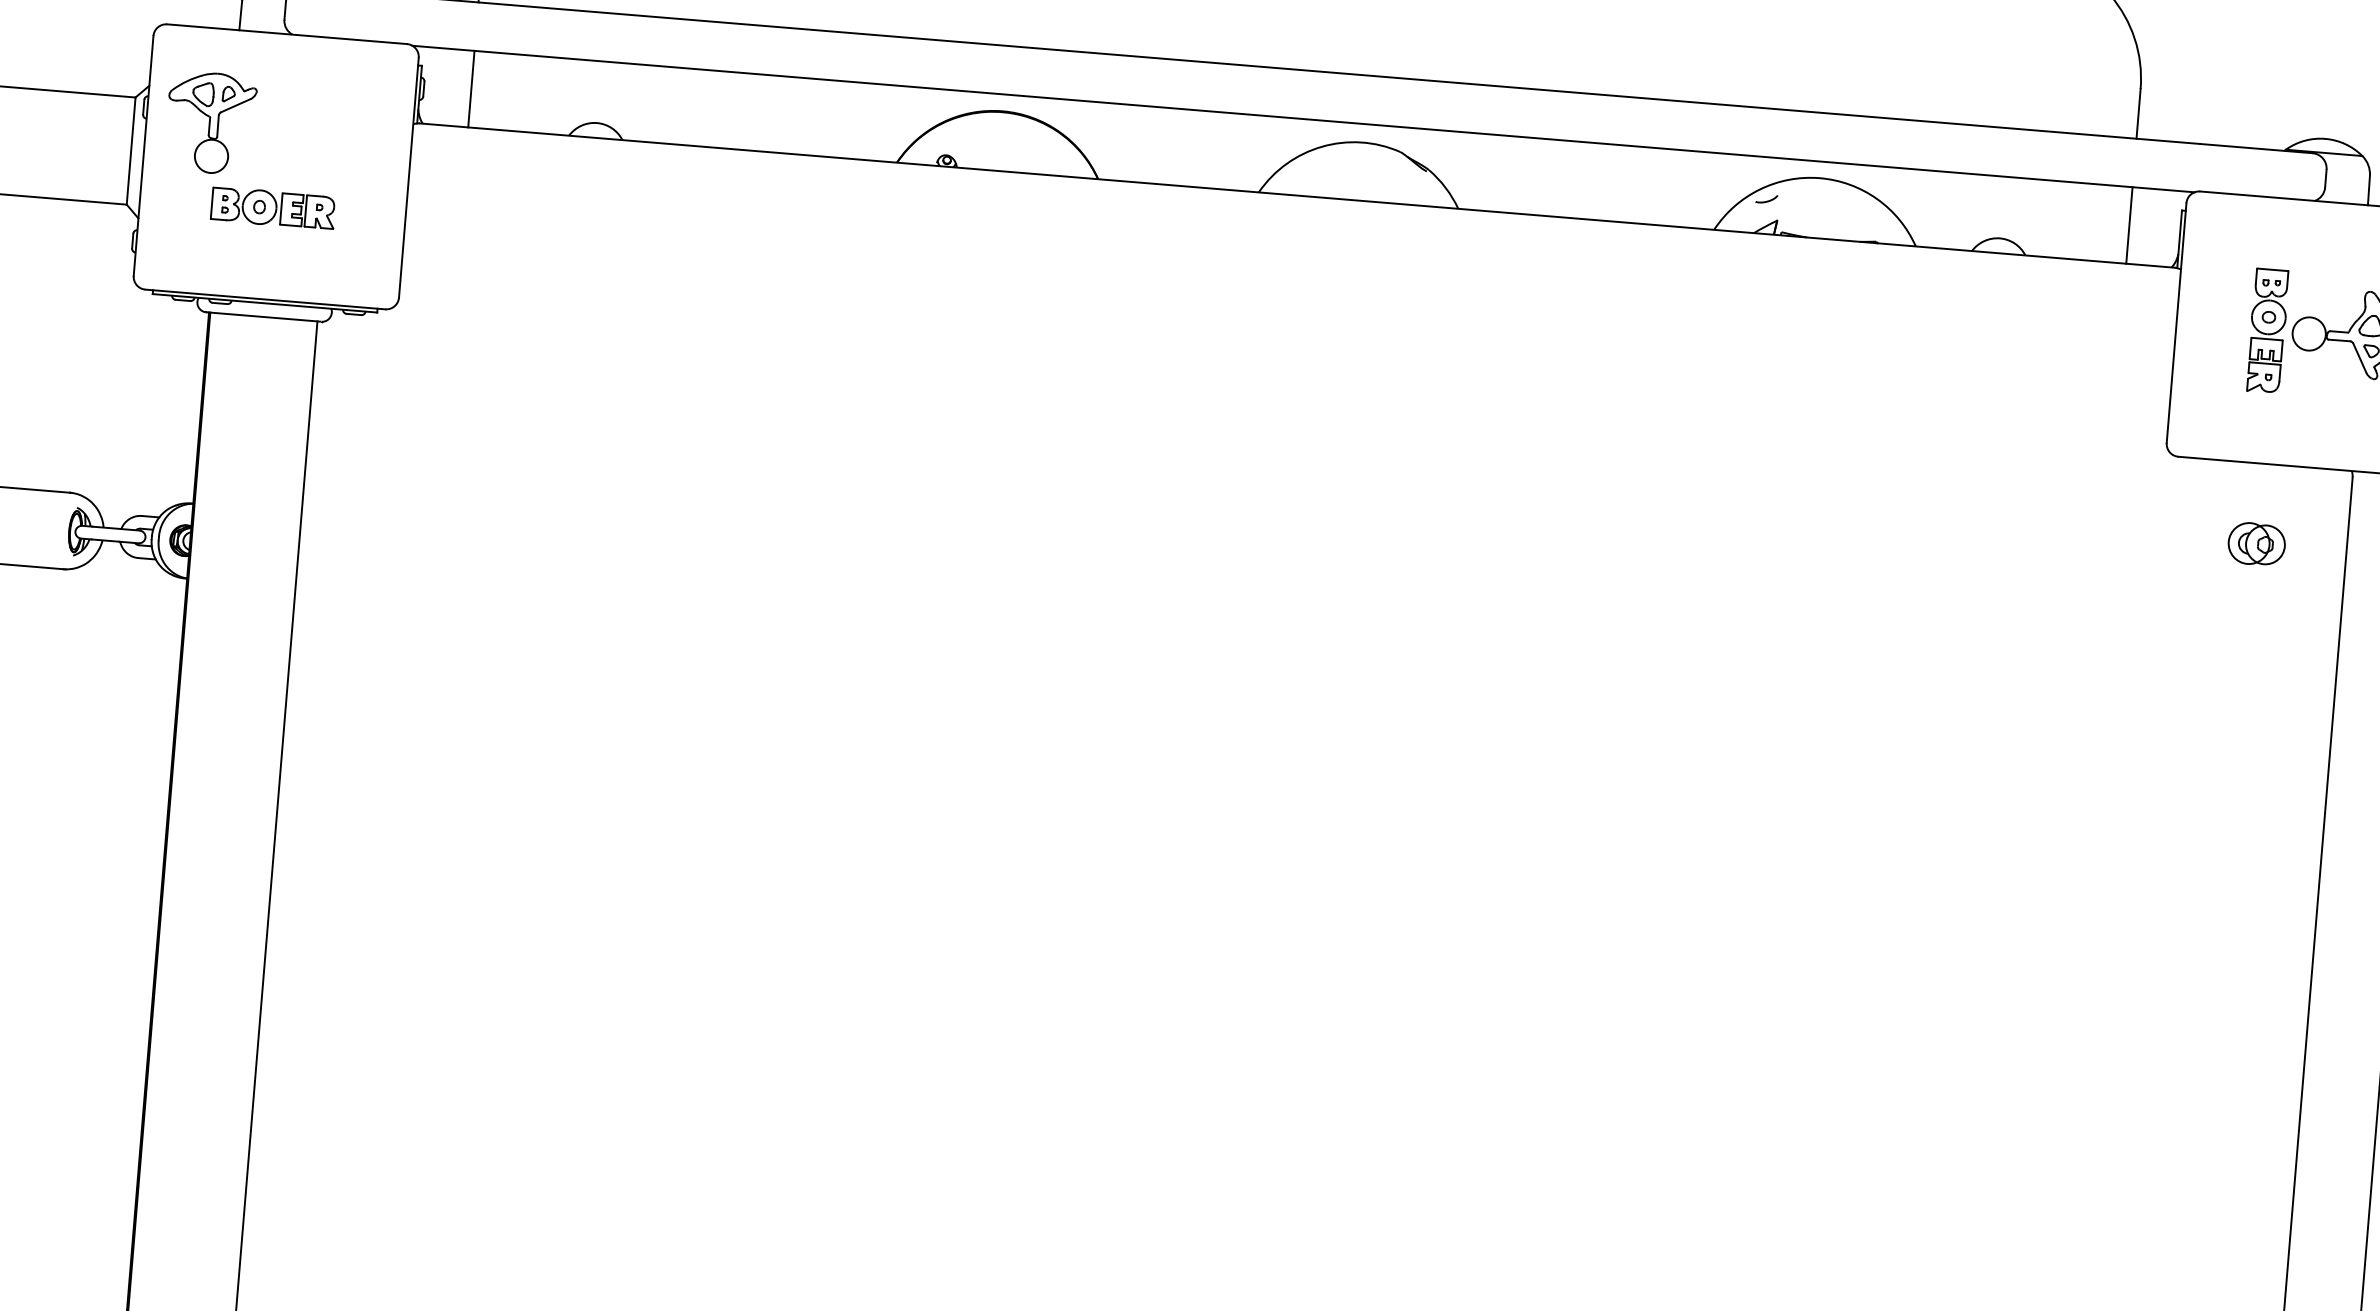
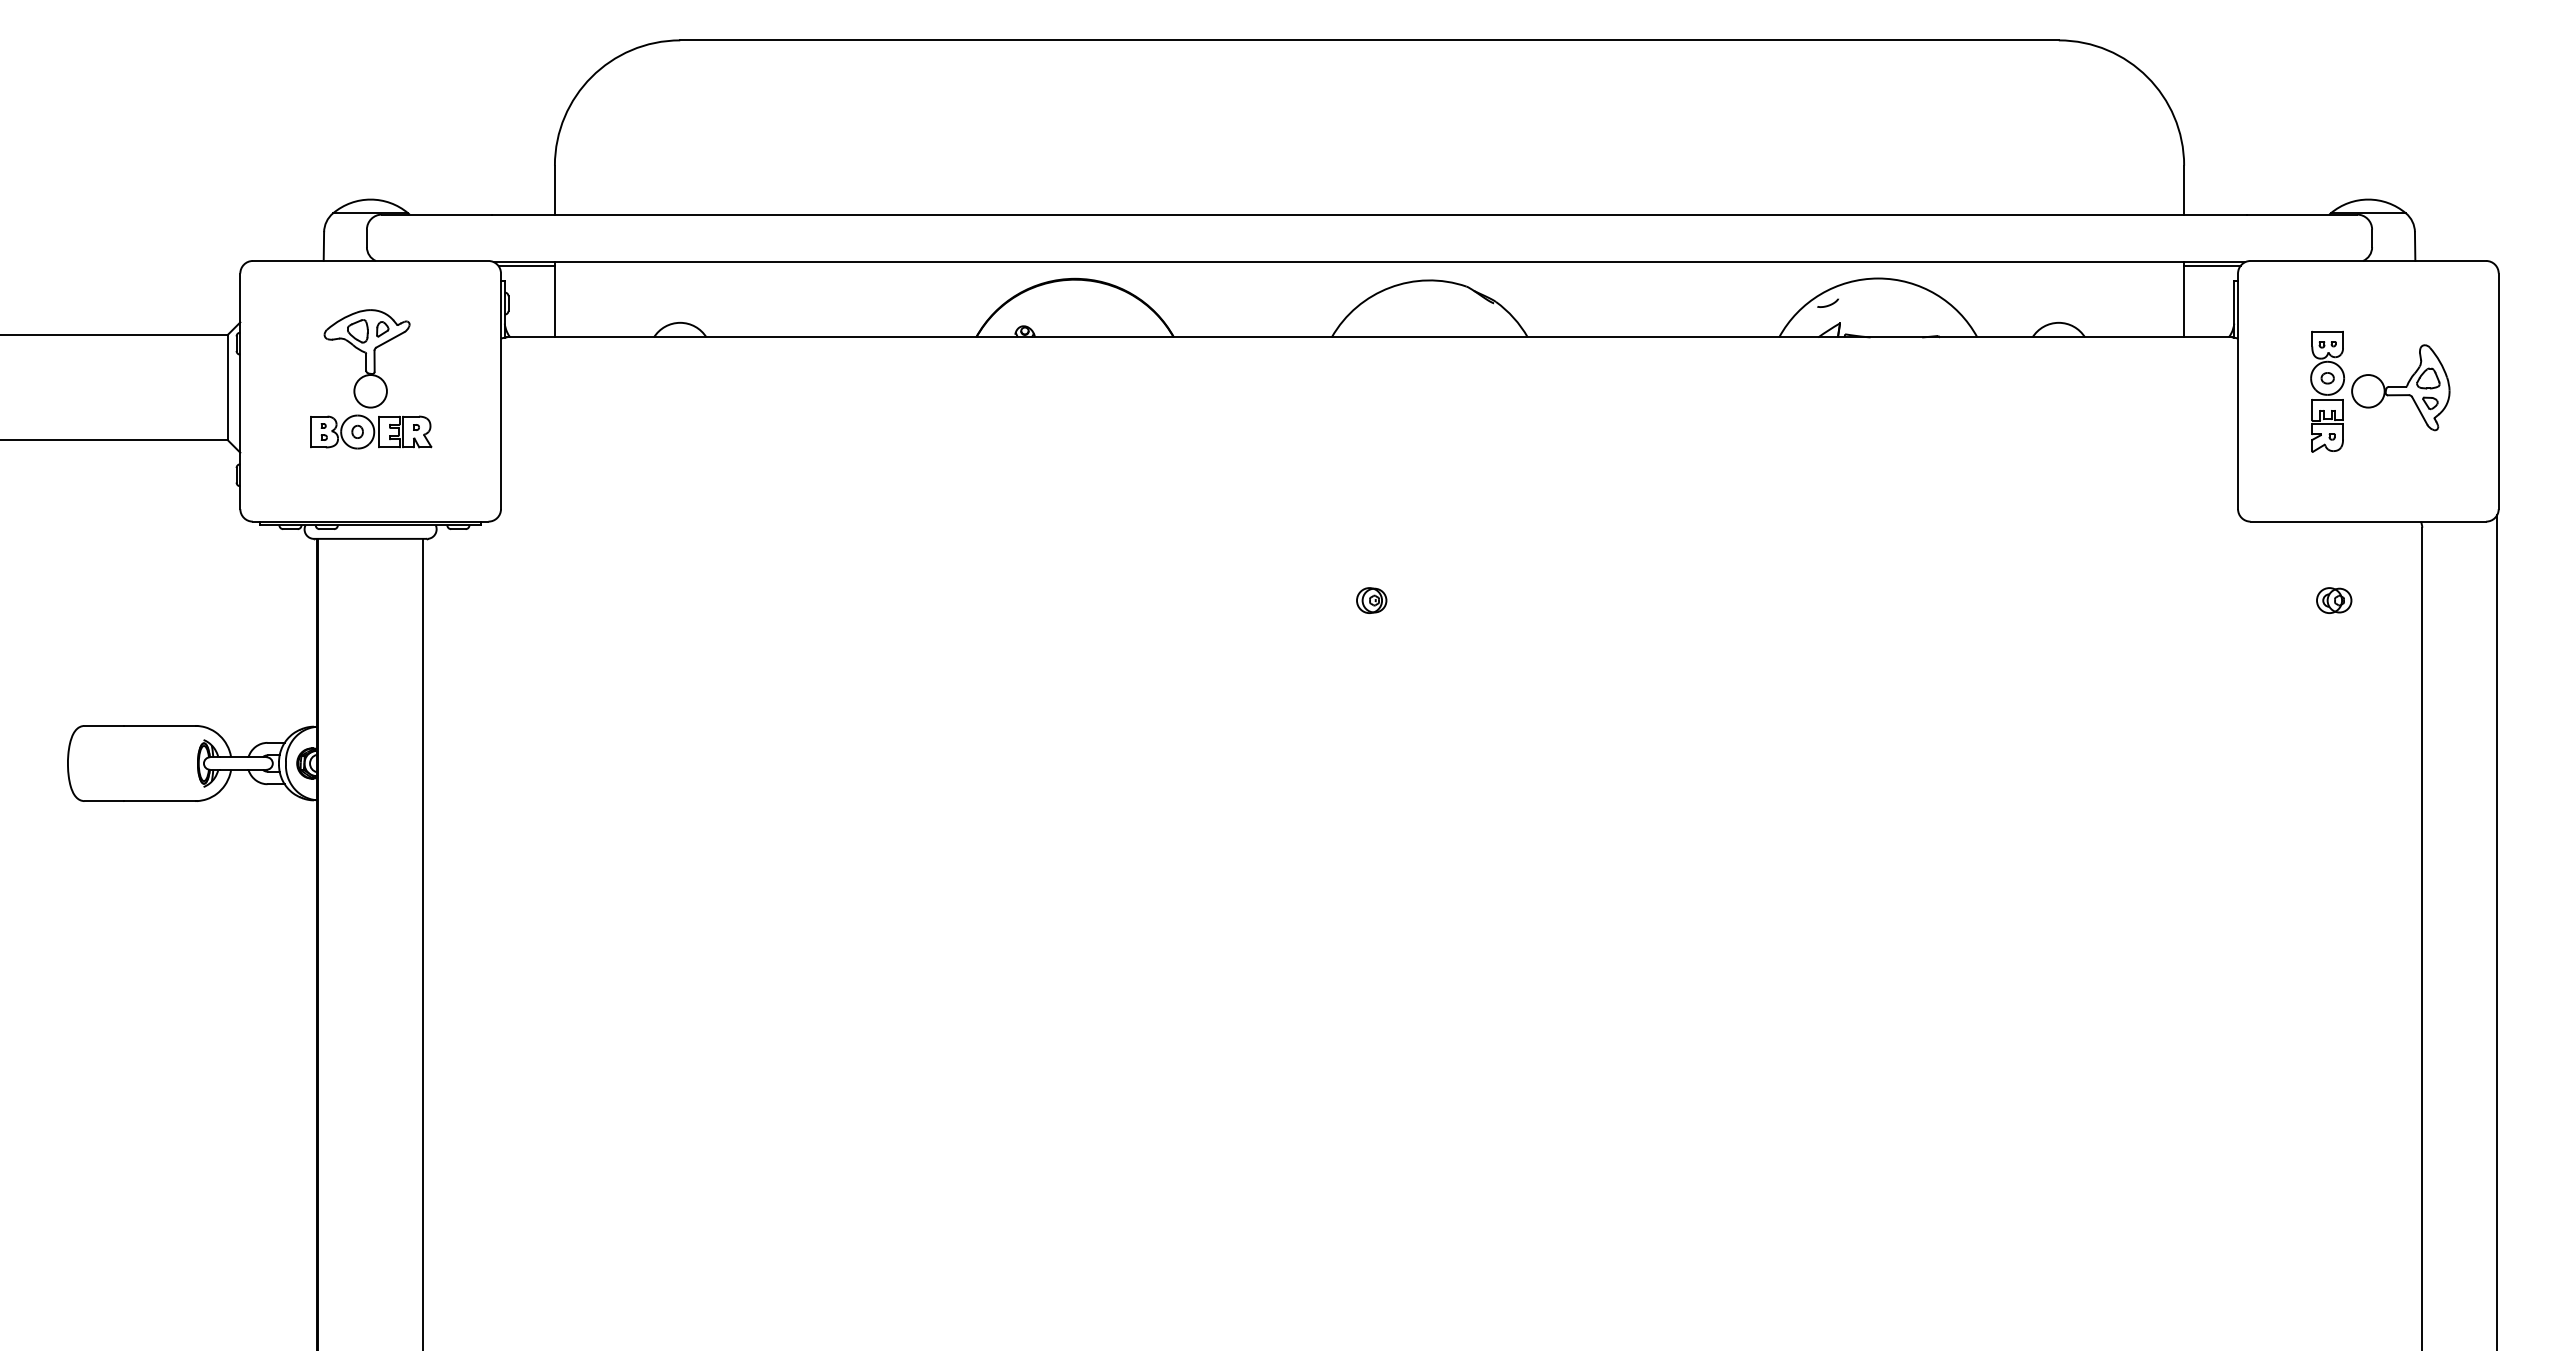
line: (445, 51) -> (526, 265), added
part: (210, 122) -> (366, 358), moved
line: (2161, 192) -> (2212, 265), added
part: (1277, 463) -> (1371, 600), added
part: (2257, 544) -> (2334, 600), size x0.62

